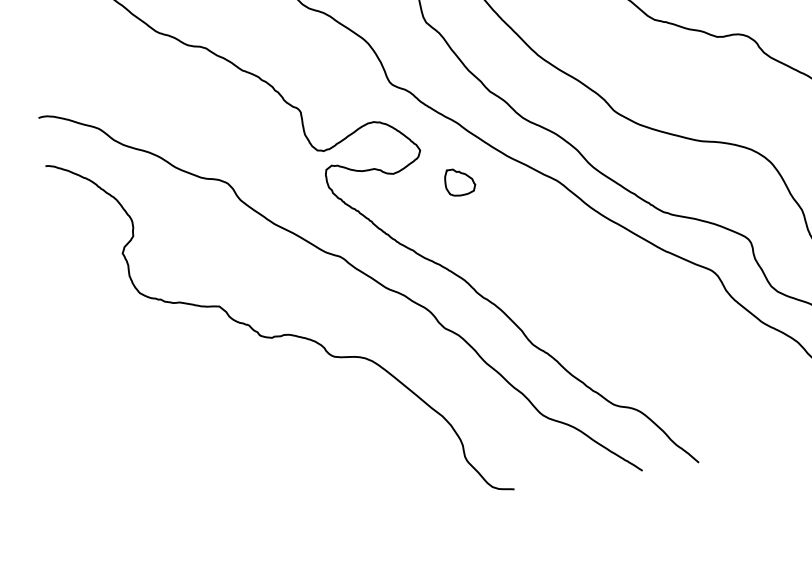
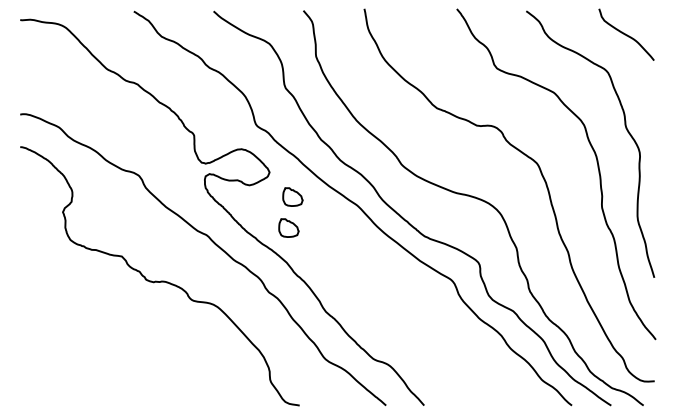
part: (459, 228) -> (288, 227), added

